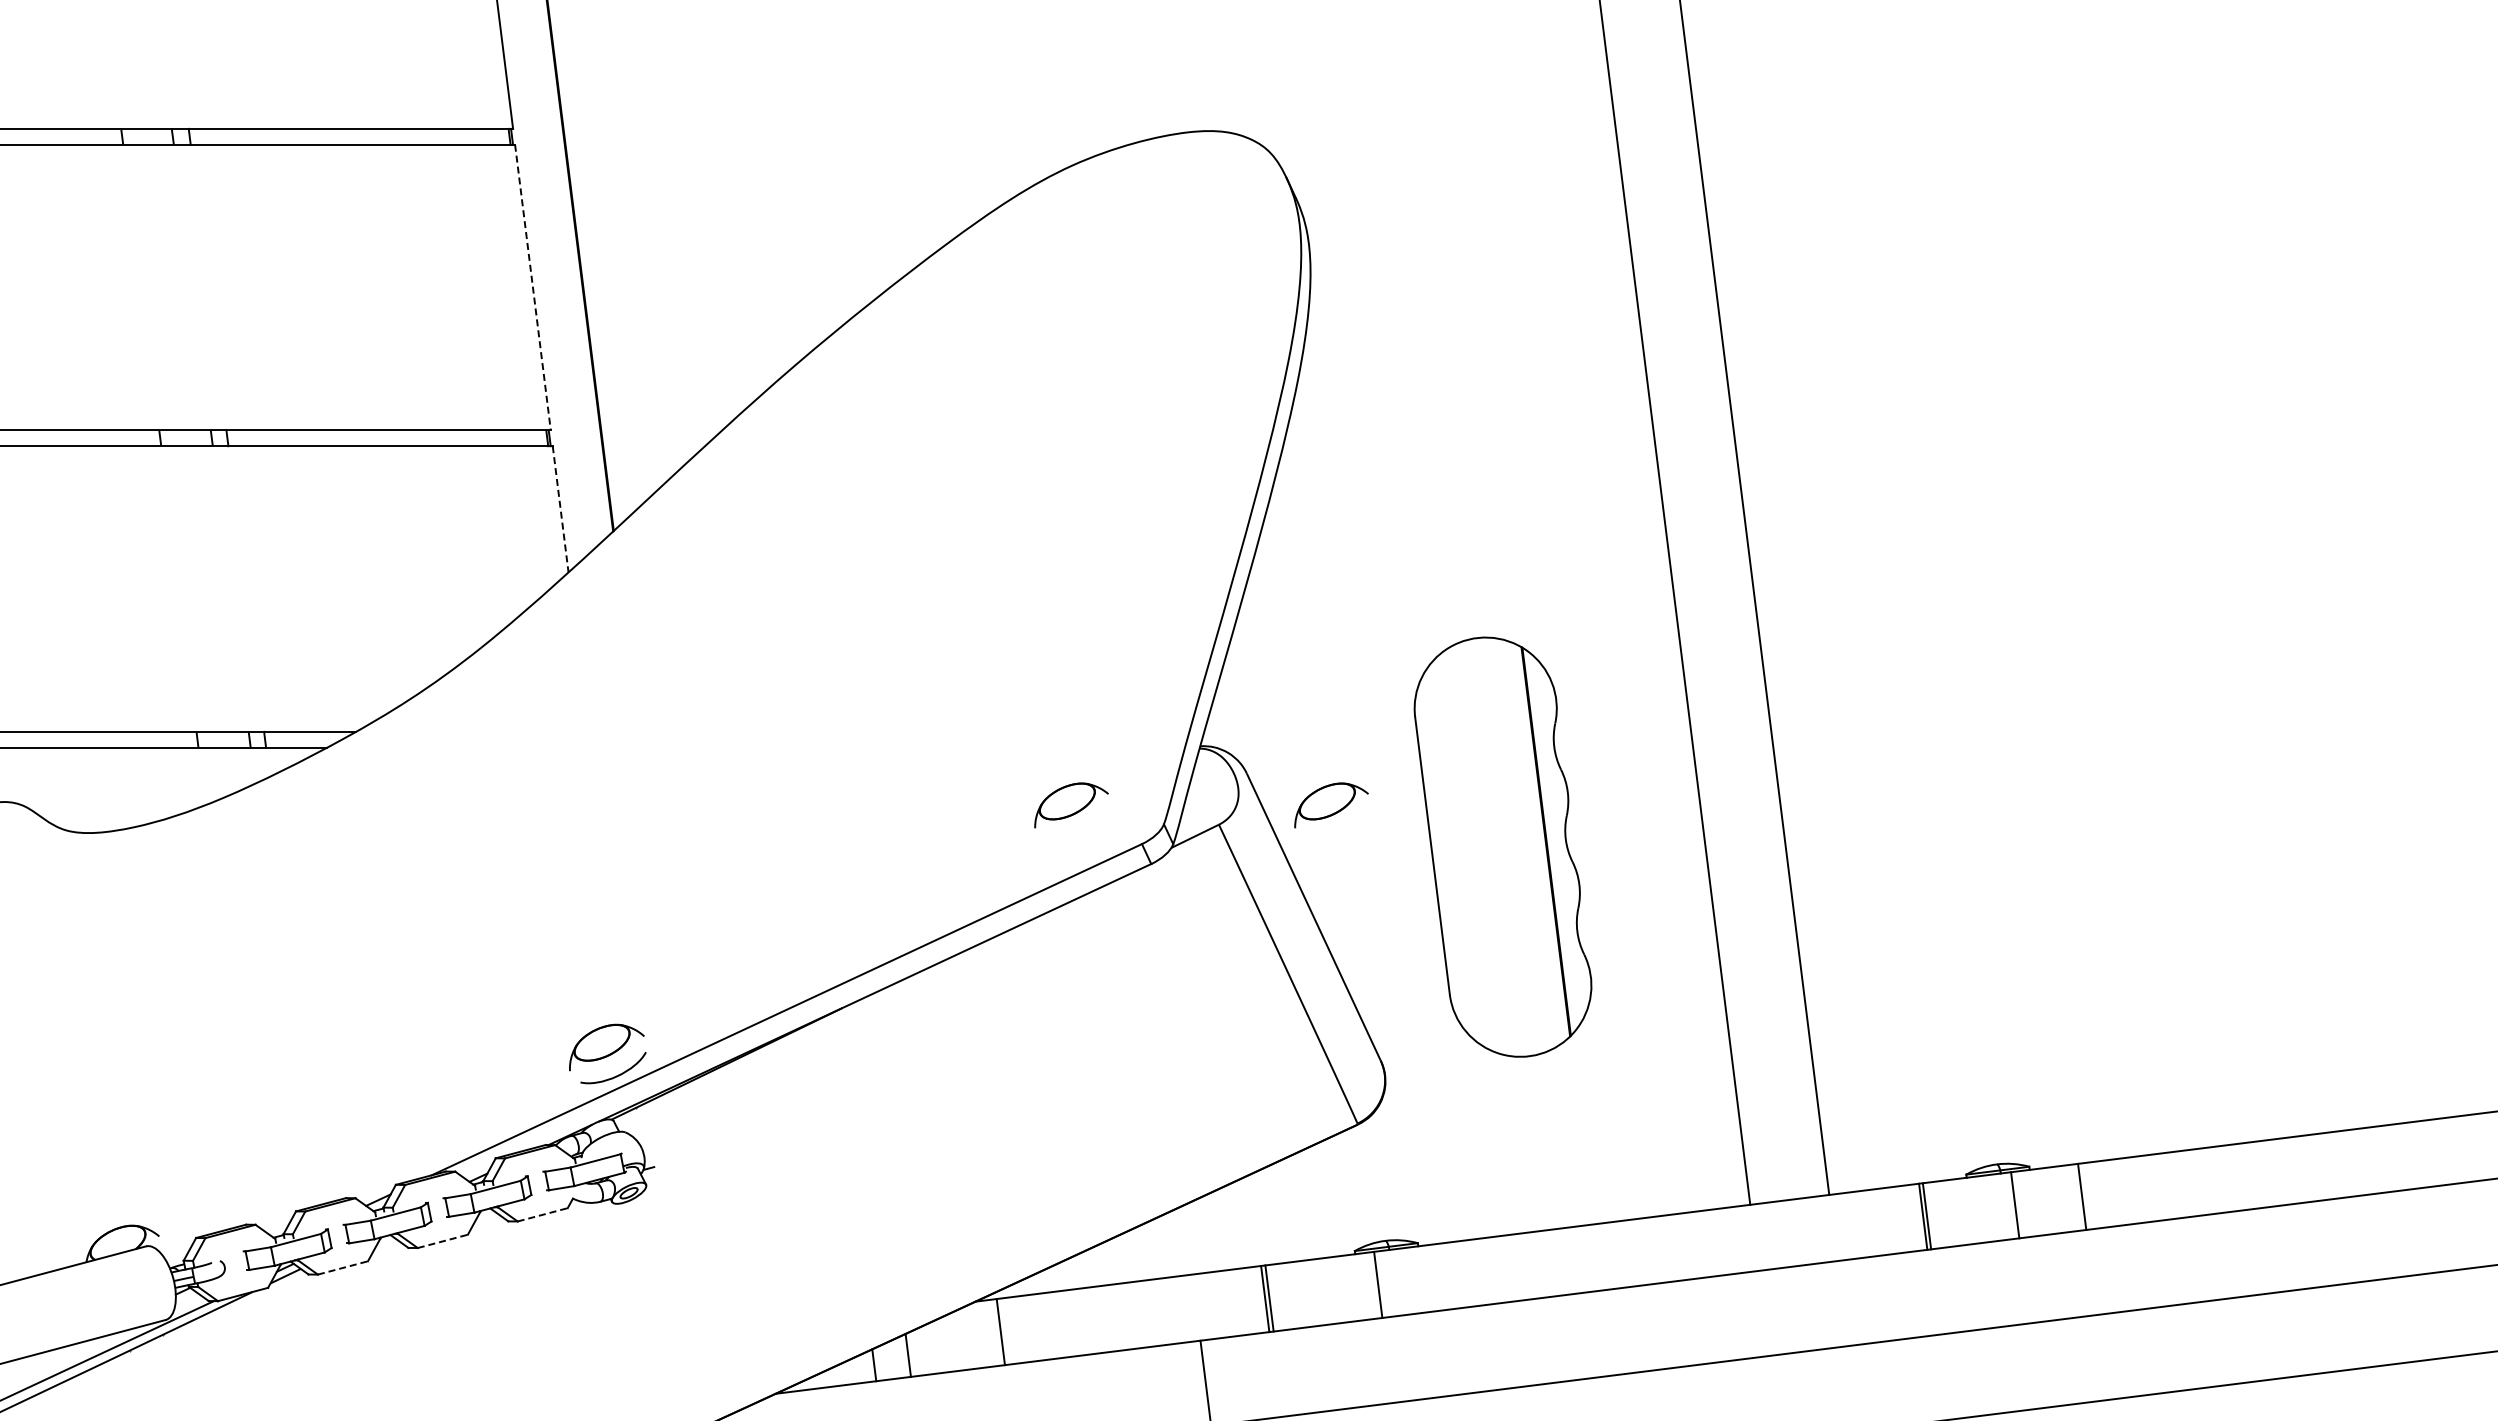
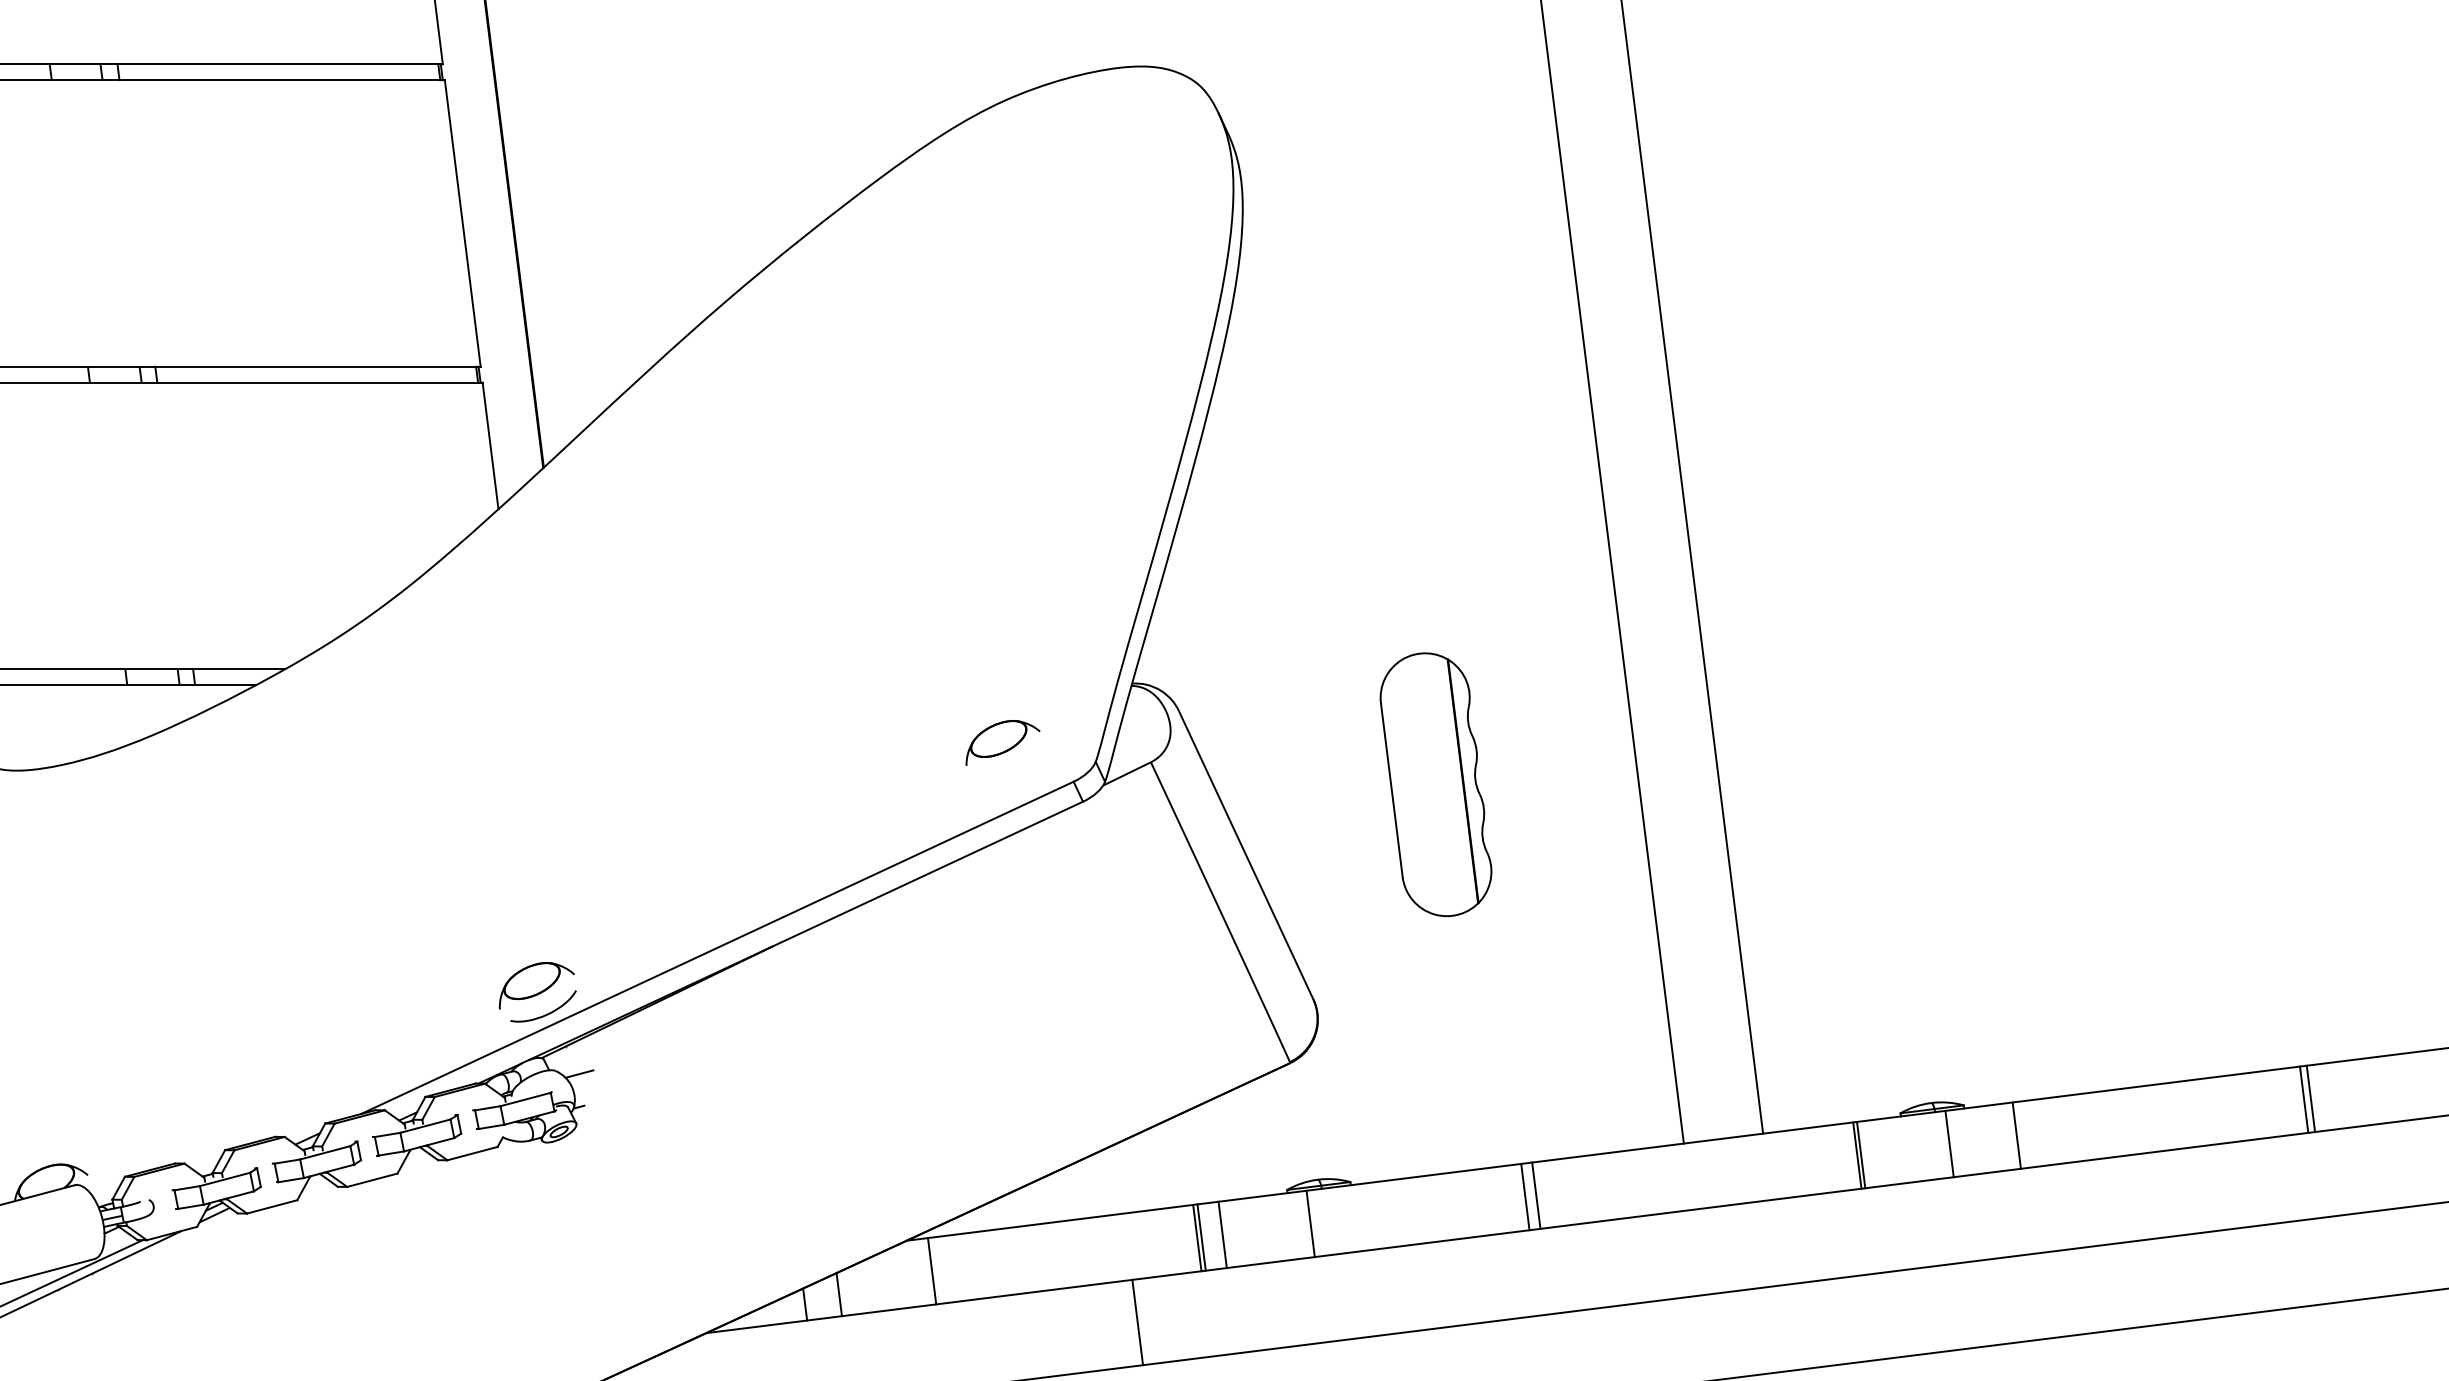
line: (532, 287) -> (462, 223), dashed -> solid
line: (560, 509) -> (490, 446), dashed -> solid
part: (1331, 805) -> (1263, 743), removed
part: (1503, 846) -> (1436, 784), size x0.62
line: (649, 1135) -> (579, 1074), added
line: (2375, 1160) -> (2311, 1099), added
line: (2368, 1161) -> (2304, 1100), added
line: (542, 1214) -> (472, 1153), dashed -> solid
line: (442, 1241) -> (372, 1180), dashed -> solid
line: (1603, 1256) -> (1536, 1195), added
line: (1592, 1258) -> (1525, 1197), added
line: (342, 1267) -> (271, 1206), dashed -> solid
line: (1290, 1295) -> (1222, 1234), added

